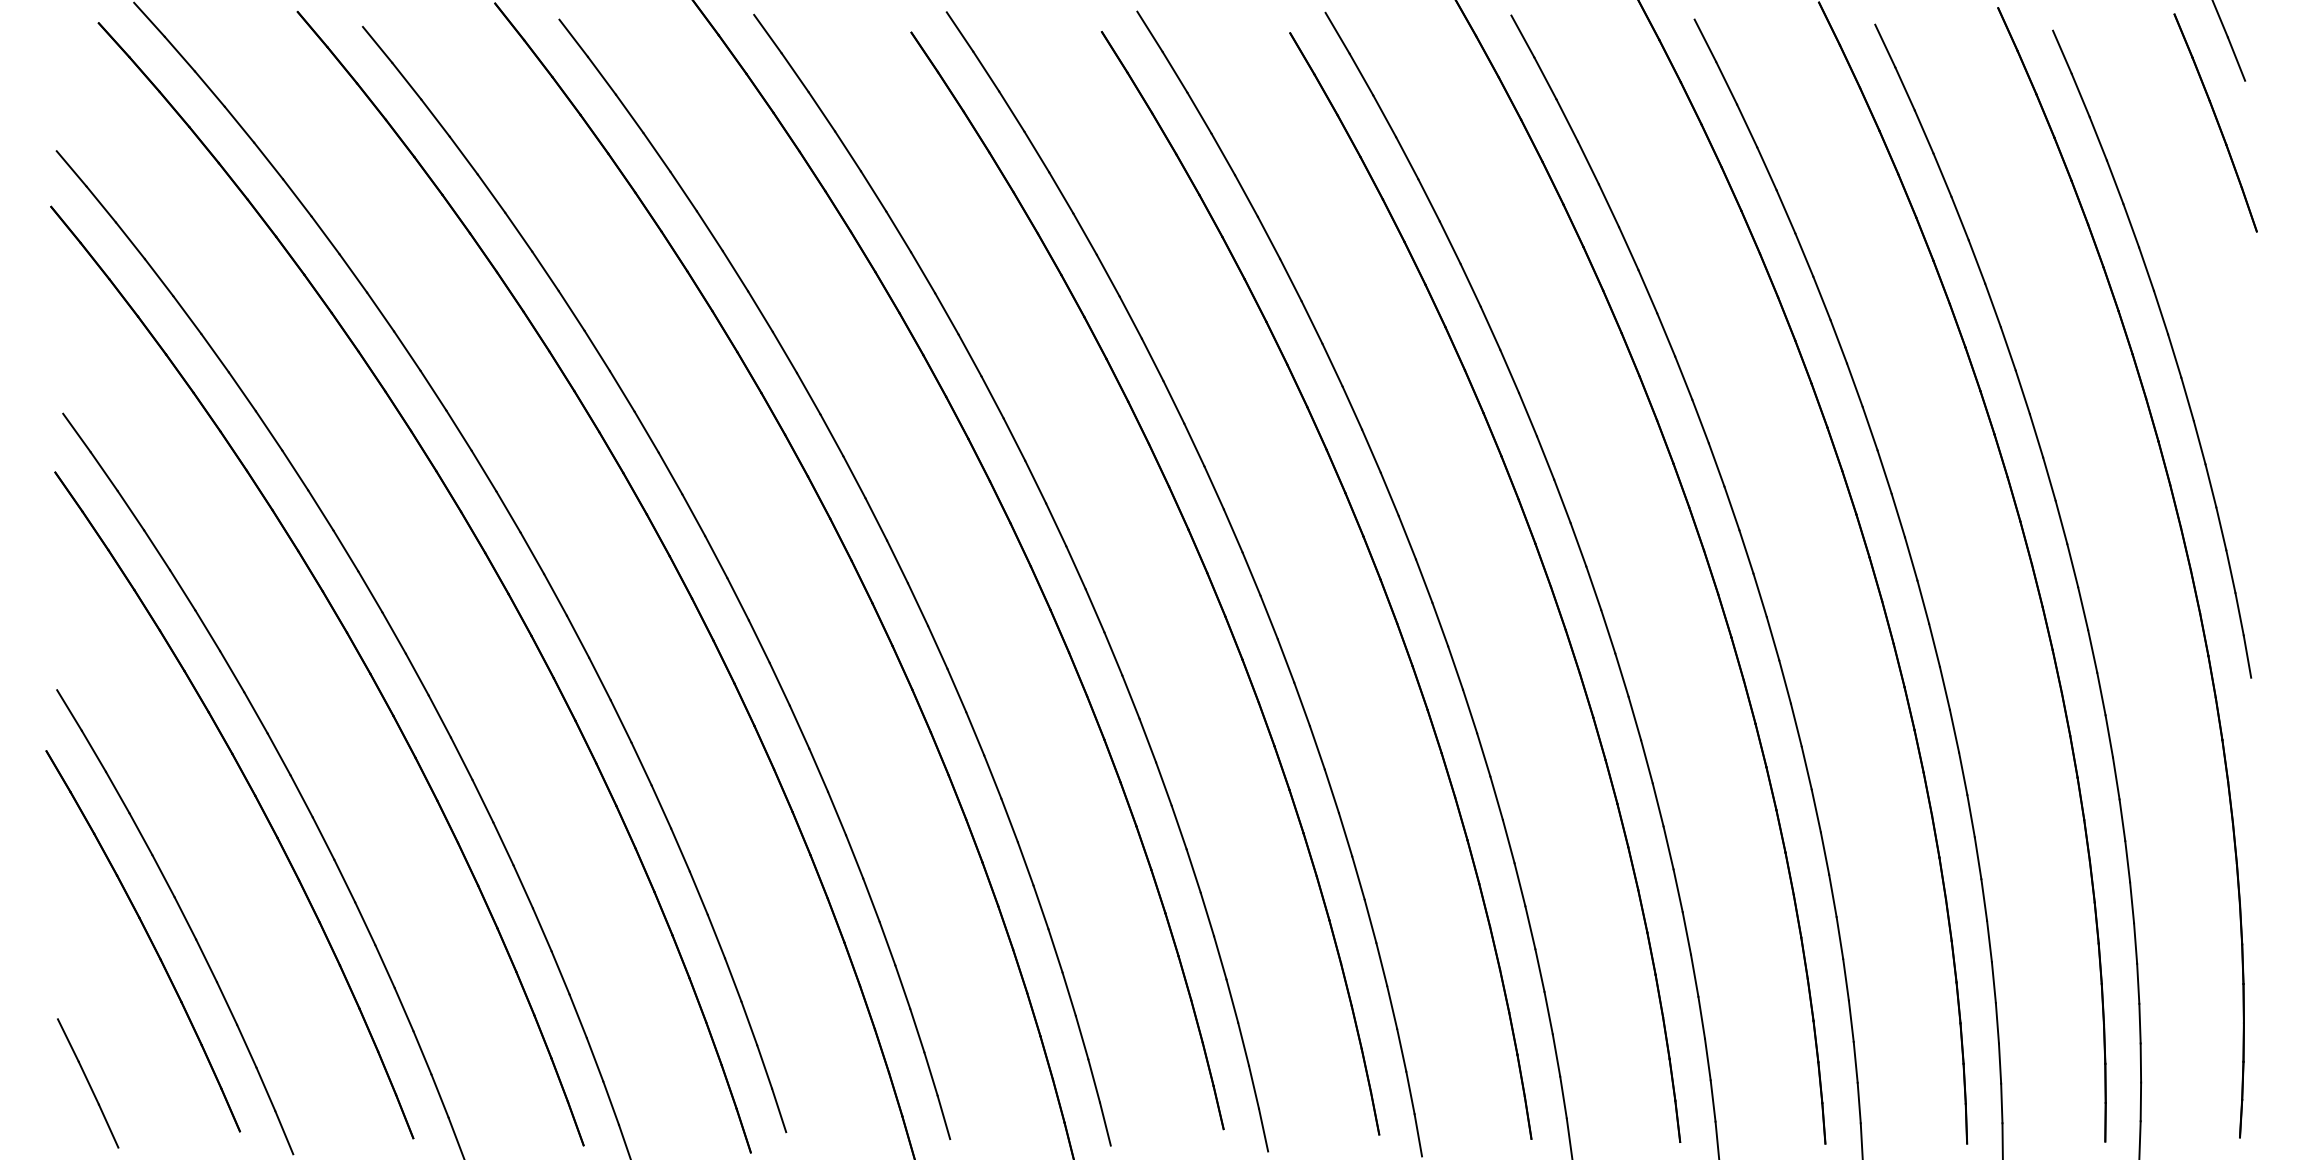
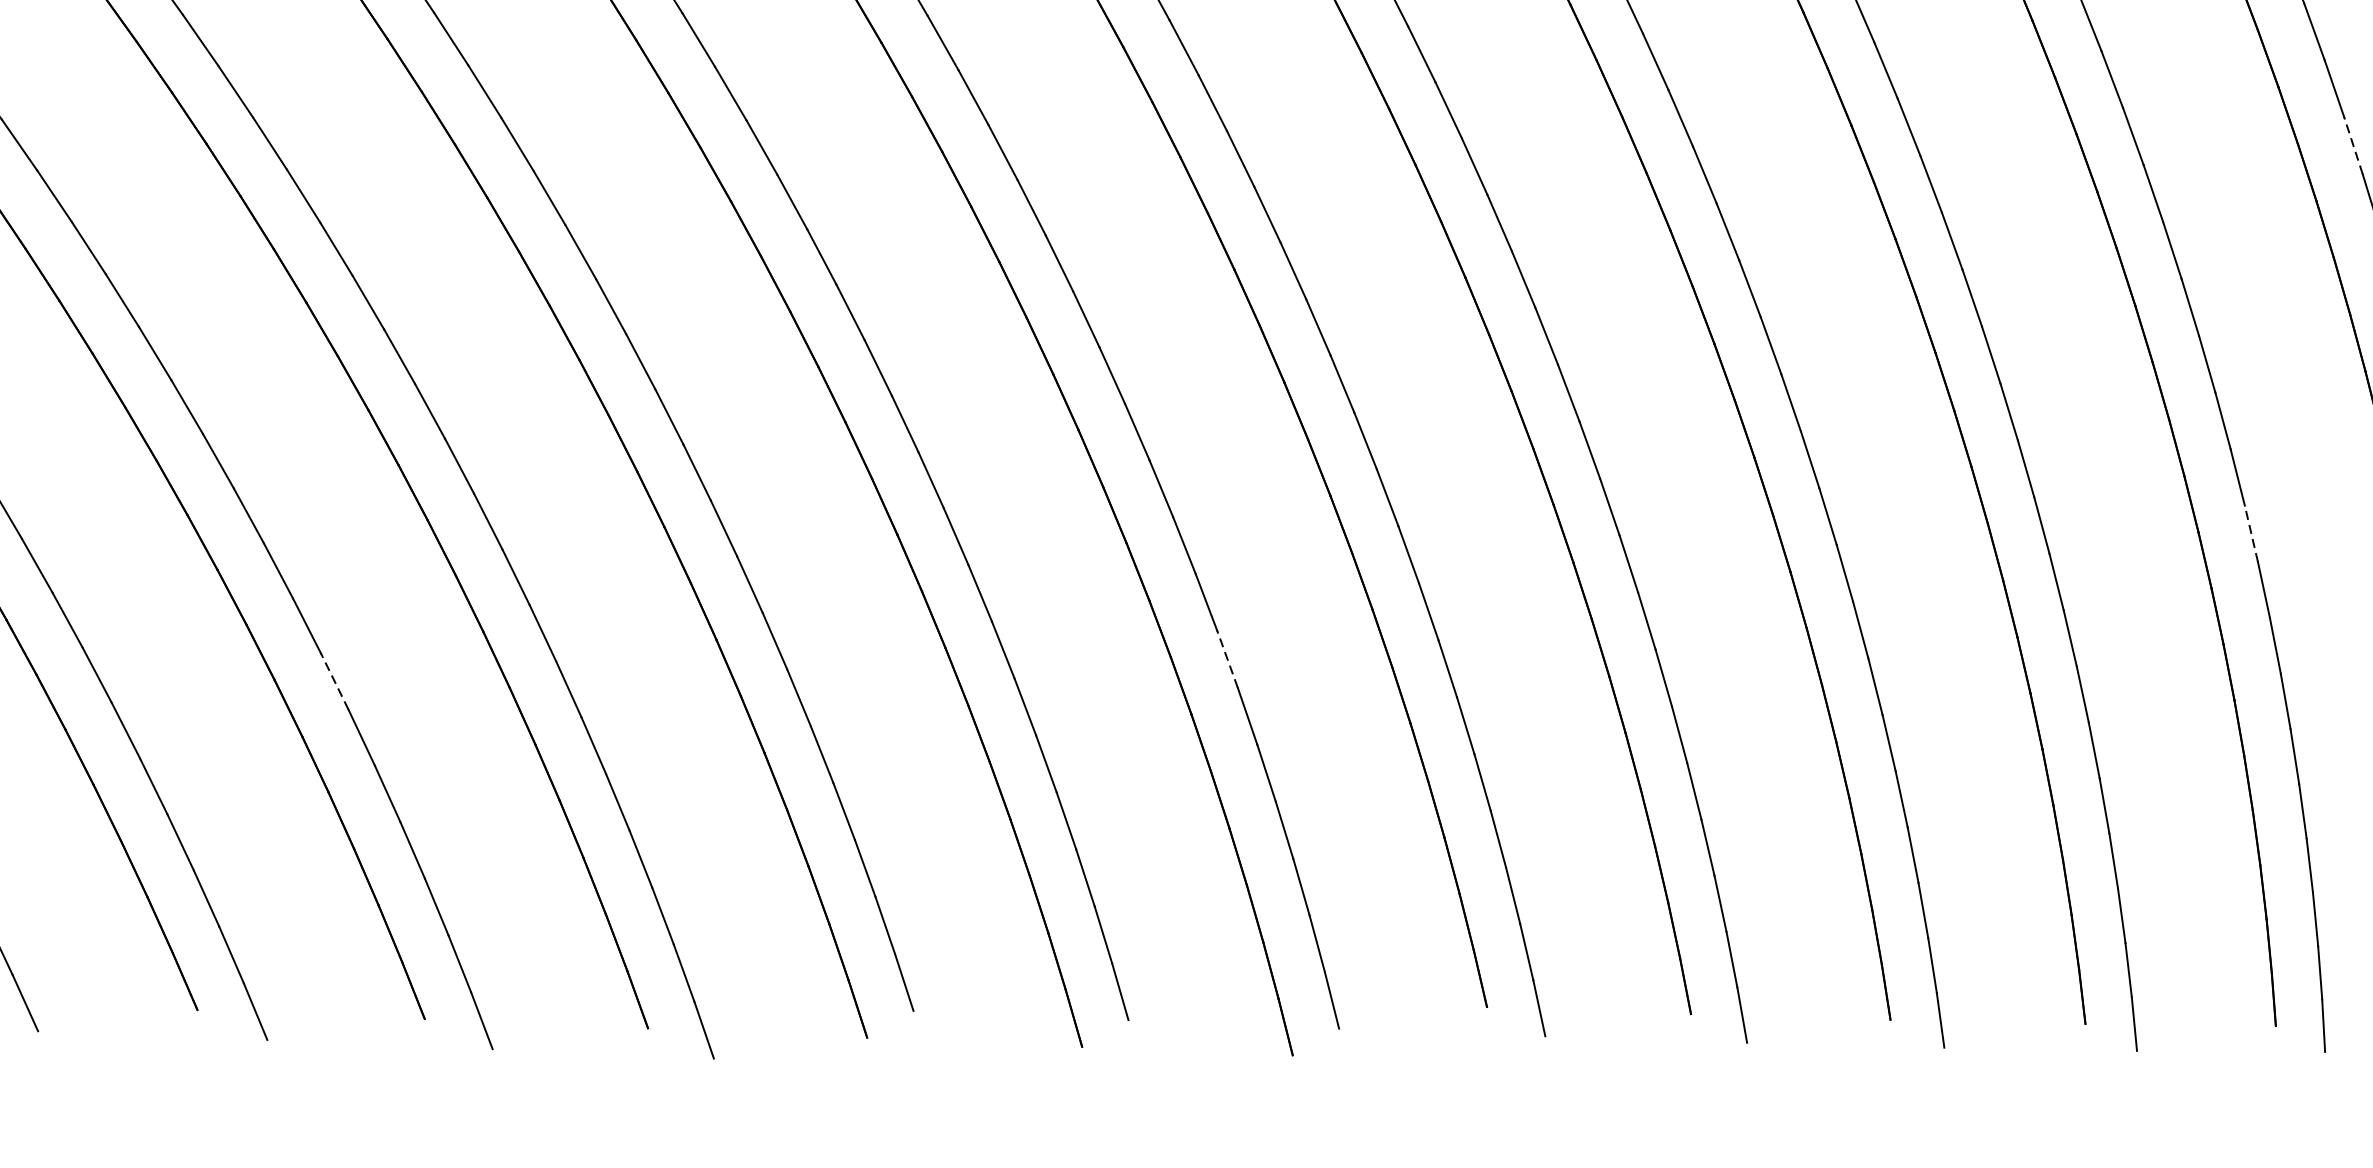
line: (1884, 472) -> (2353, 146), solid -> dashed
line: (1806, 767) -> (2251, 532), solid -> dashed
line: (1025, 863) -> (1227, 658), solid -> dashed
line: (344, 881) -> (334, 682), solid -> dashed

